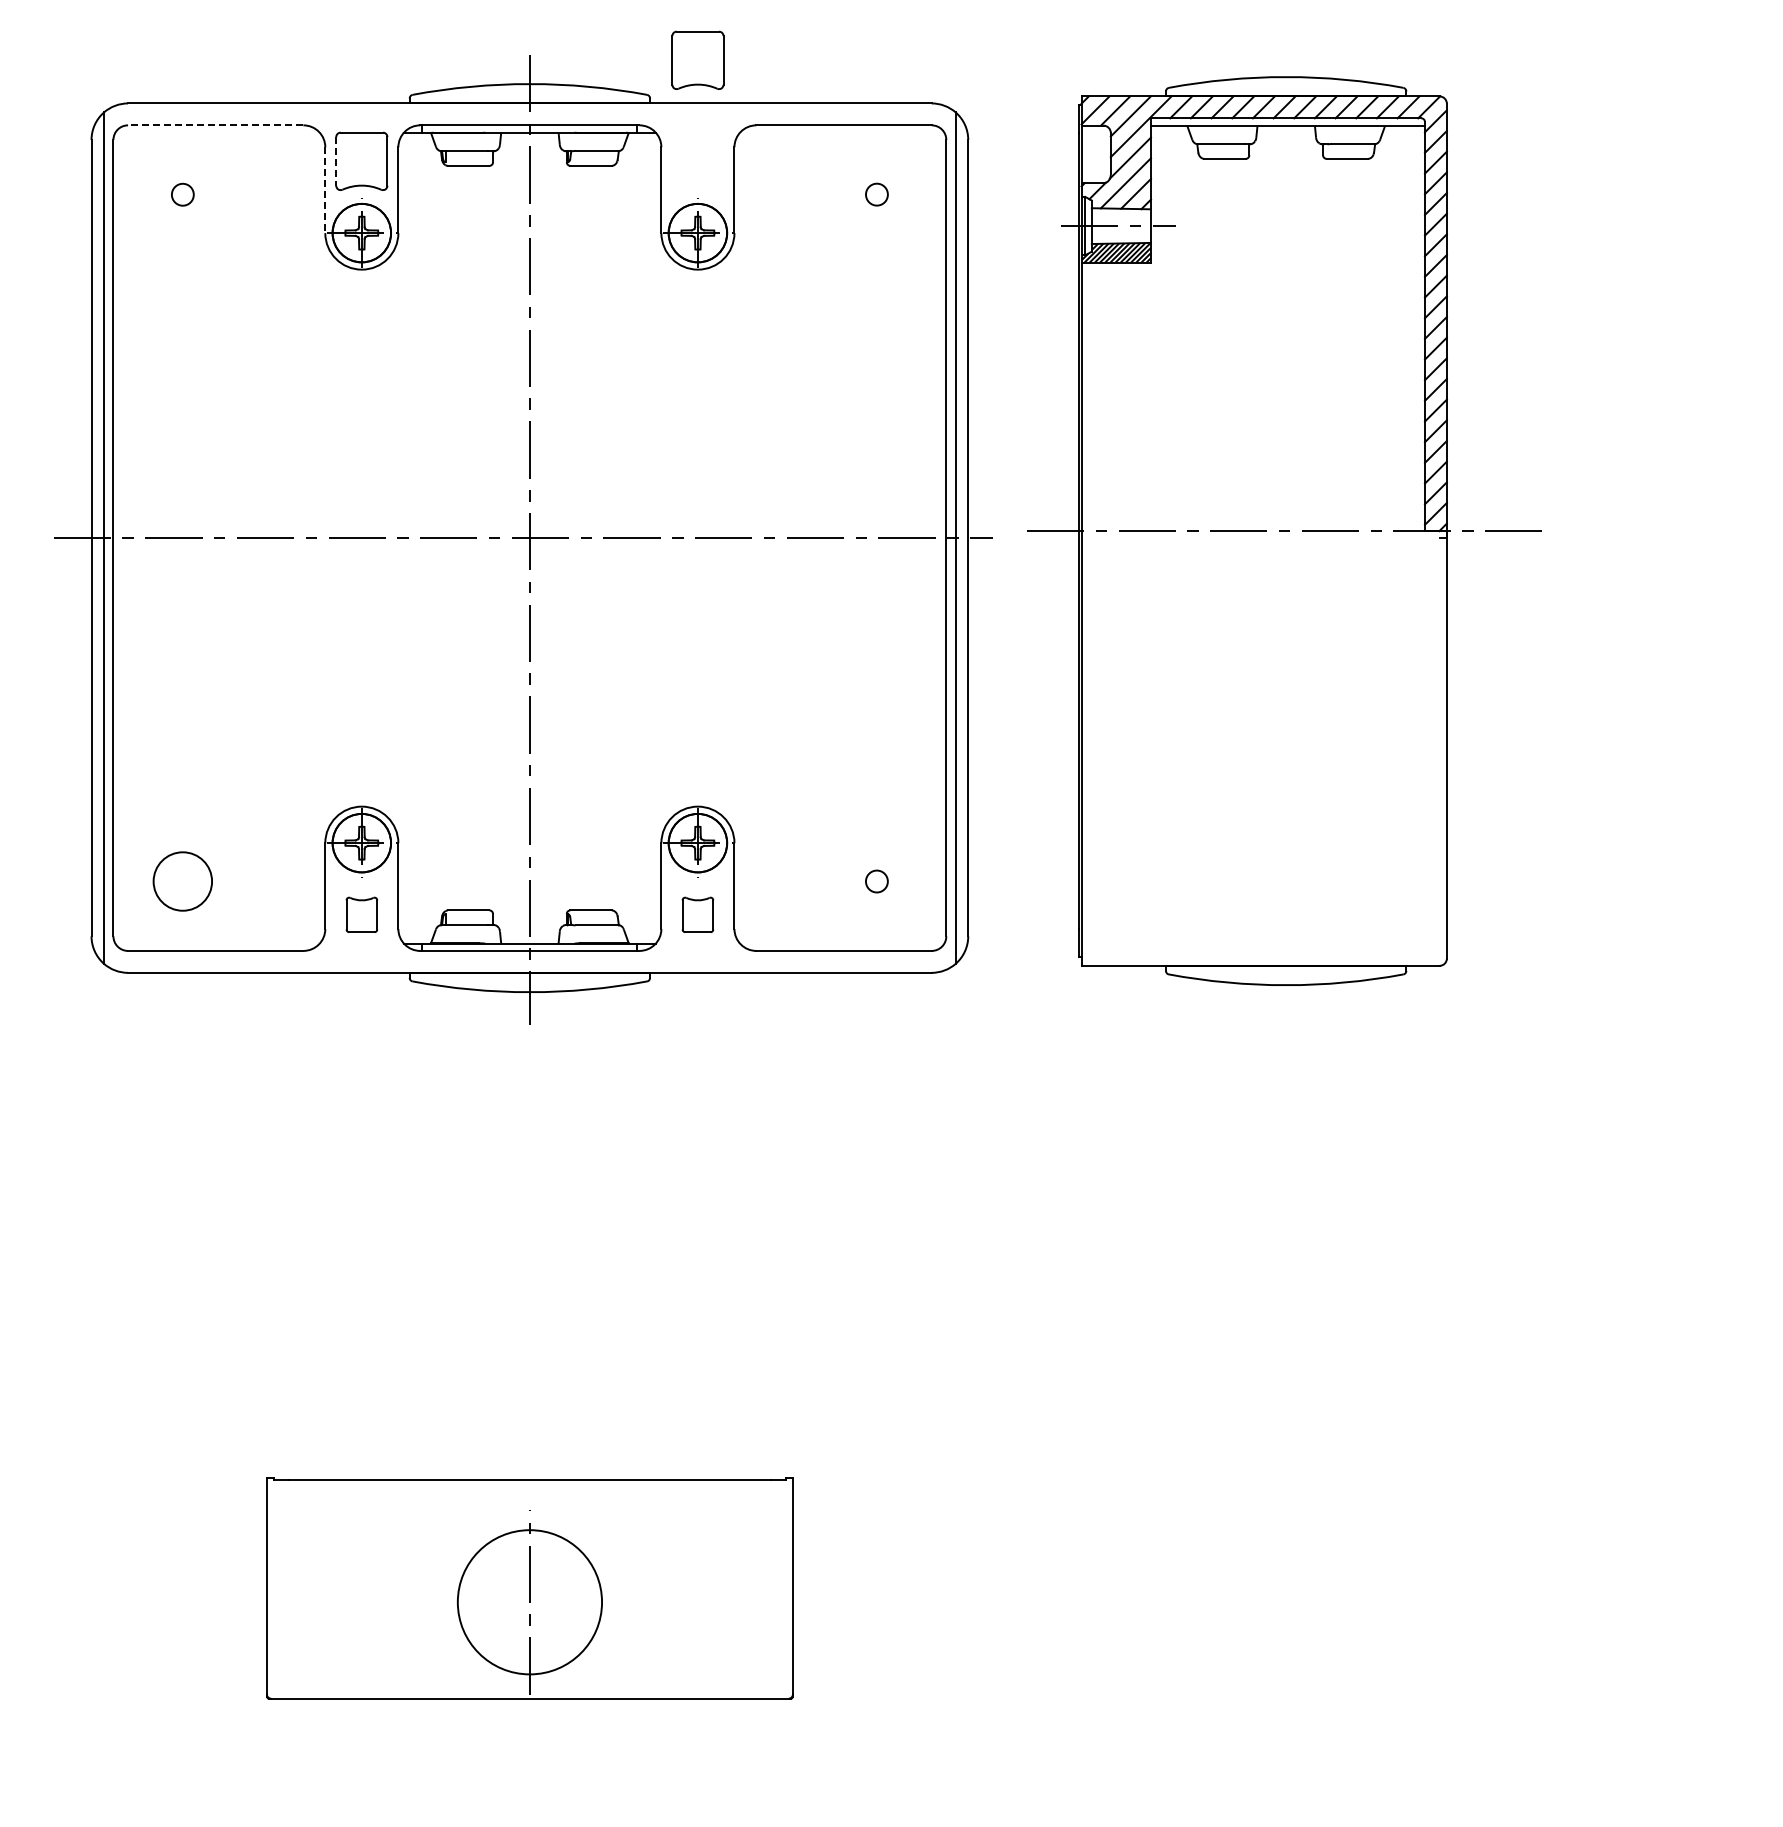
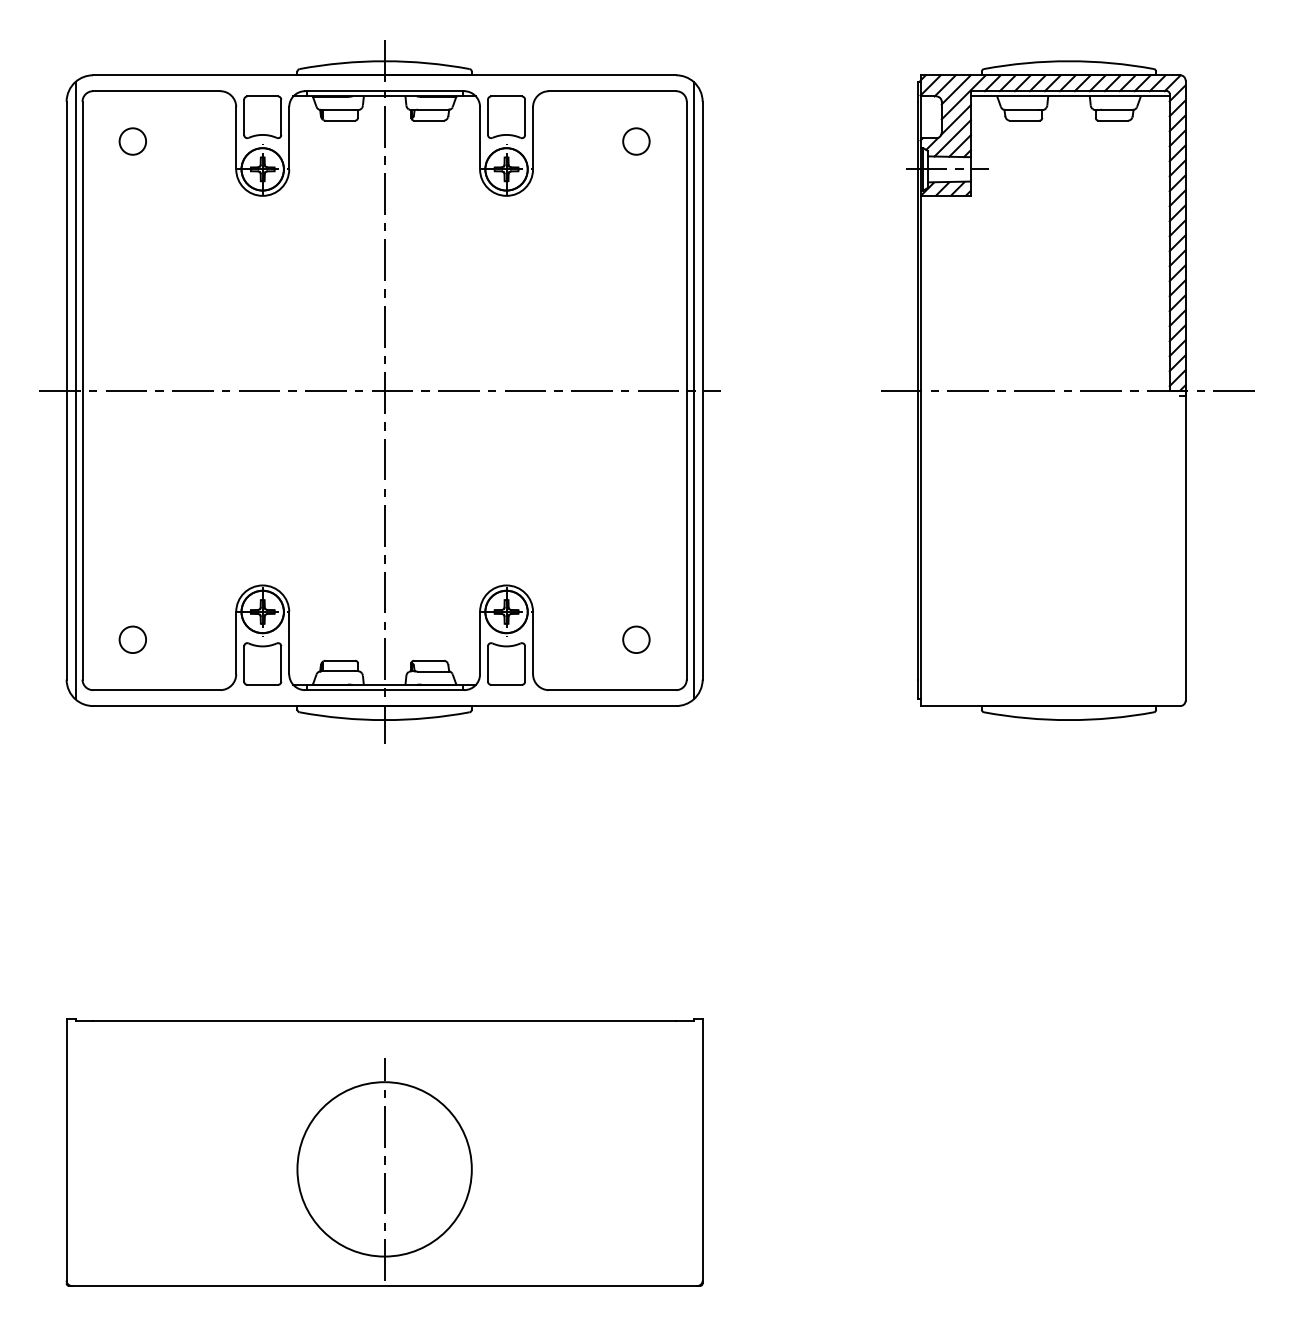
part: (697, 59) -> (506, 116), moved
line: (215, 125) -> (156, 91), dashed -> solid
line: (336, 161) -> (244, 117), dashed -> solid
line: (325, 190) -> (236, 138), dashed -> solid
circle: (182, 194) -> (132, 141), size x1.67
circle: (876, 194) -> (636, 141), size x1.67
part: (1284, 530) -> (1067, 390), moved
circle: (182, 881) -> (132, 639), size x0.62
circle: (876, 881) -> (636, 639), size x1.67
part: (361, 914) -> (262, 663), size x1.67
part: (697, 914) -> (506, 663), size x1.67
part: (529, 1588) -> (384, 1152), size x1.67

